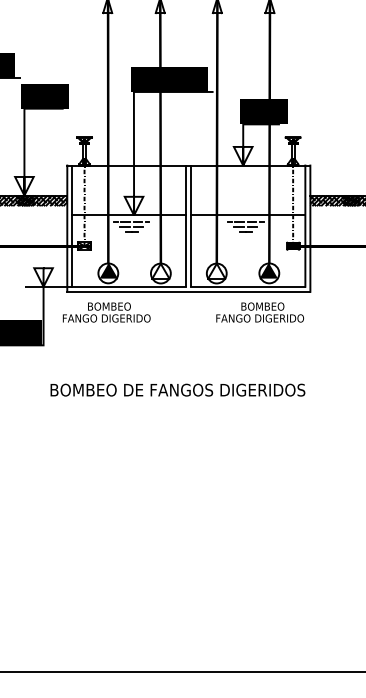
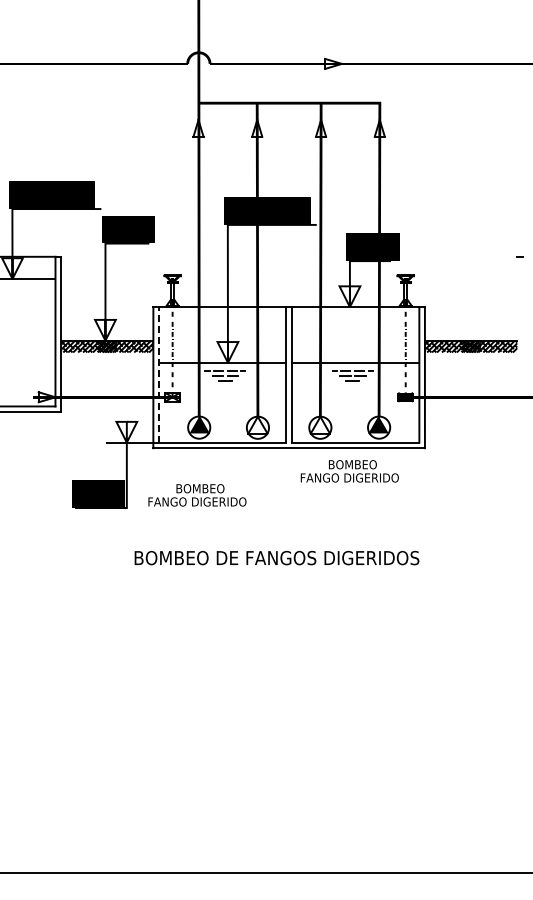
line: (71, 225) -> (158, 374), solid -> dashed
text: (106, 312) -> (197, 495), moved
text: (259, 312) -> (349, 471), moved

